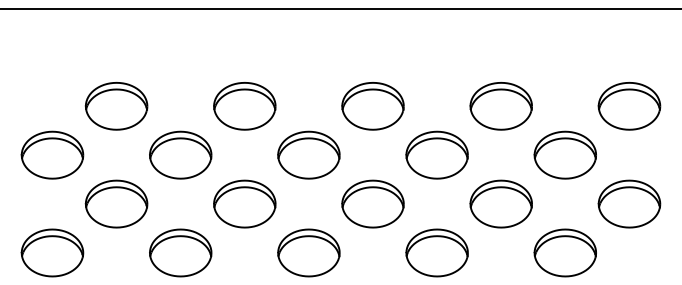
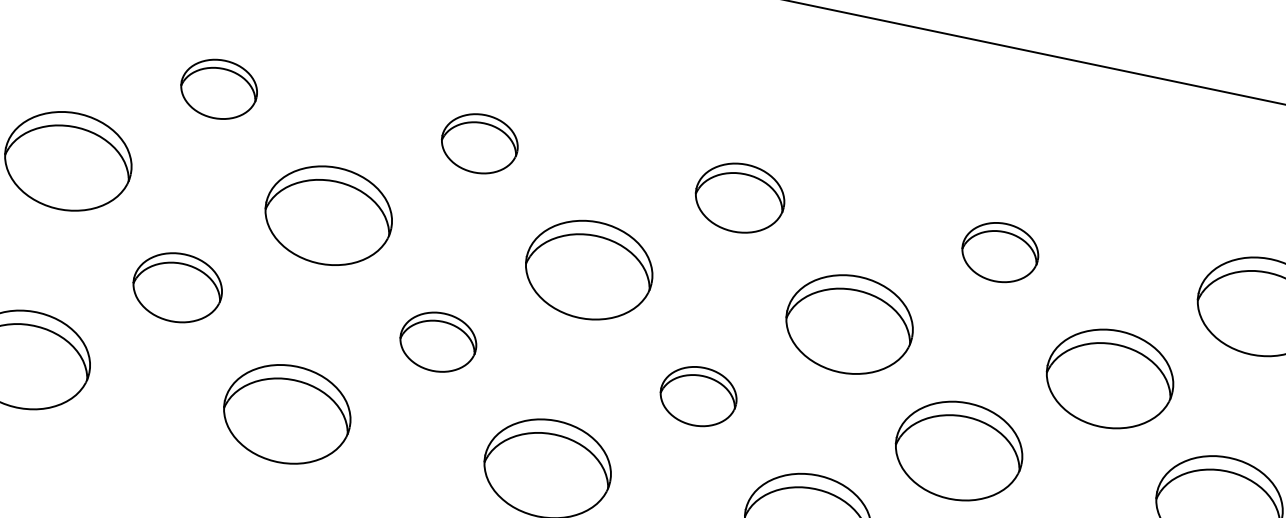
part: (116, 106) -> (218, 89), size x0.6
part: (244, 106) -> (478, 143), size x0.6
part: (372, 106) -> (738, 198), size x0.7
part: (500, 106) -> (998, 252), size x0.6
part: (116, 203) -> (177, 286), size x0.7
part: (244, 203) -> (437, 340), size x0.6
part: (372, 203) -> (697, 395), size x0.6

